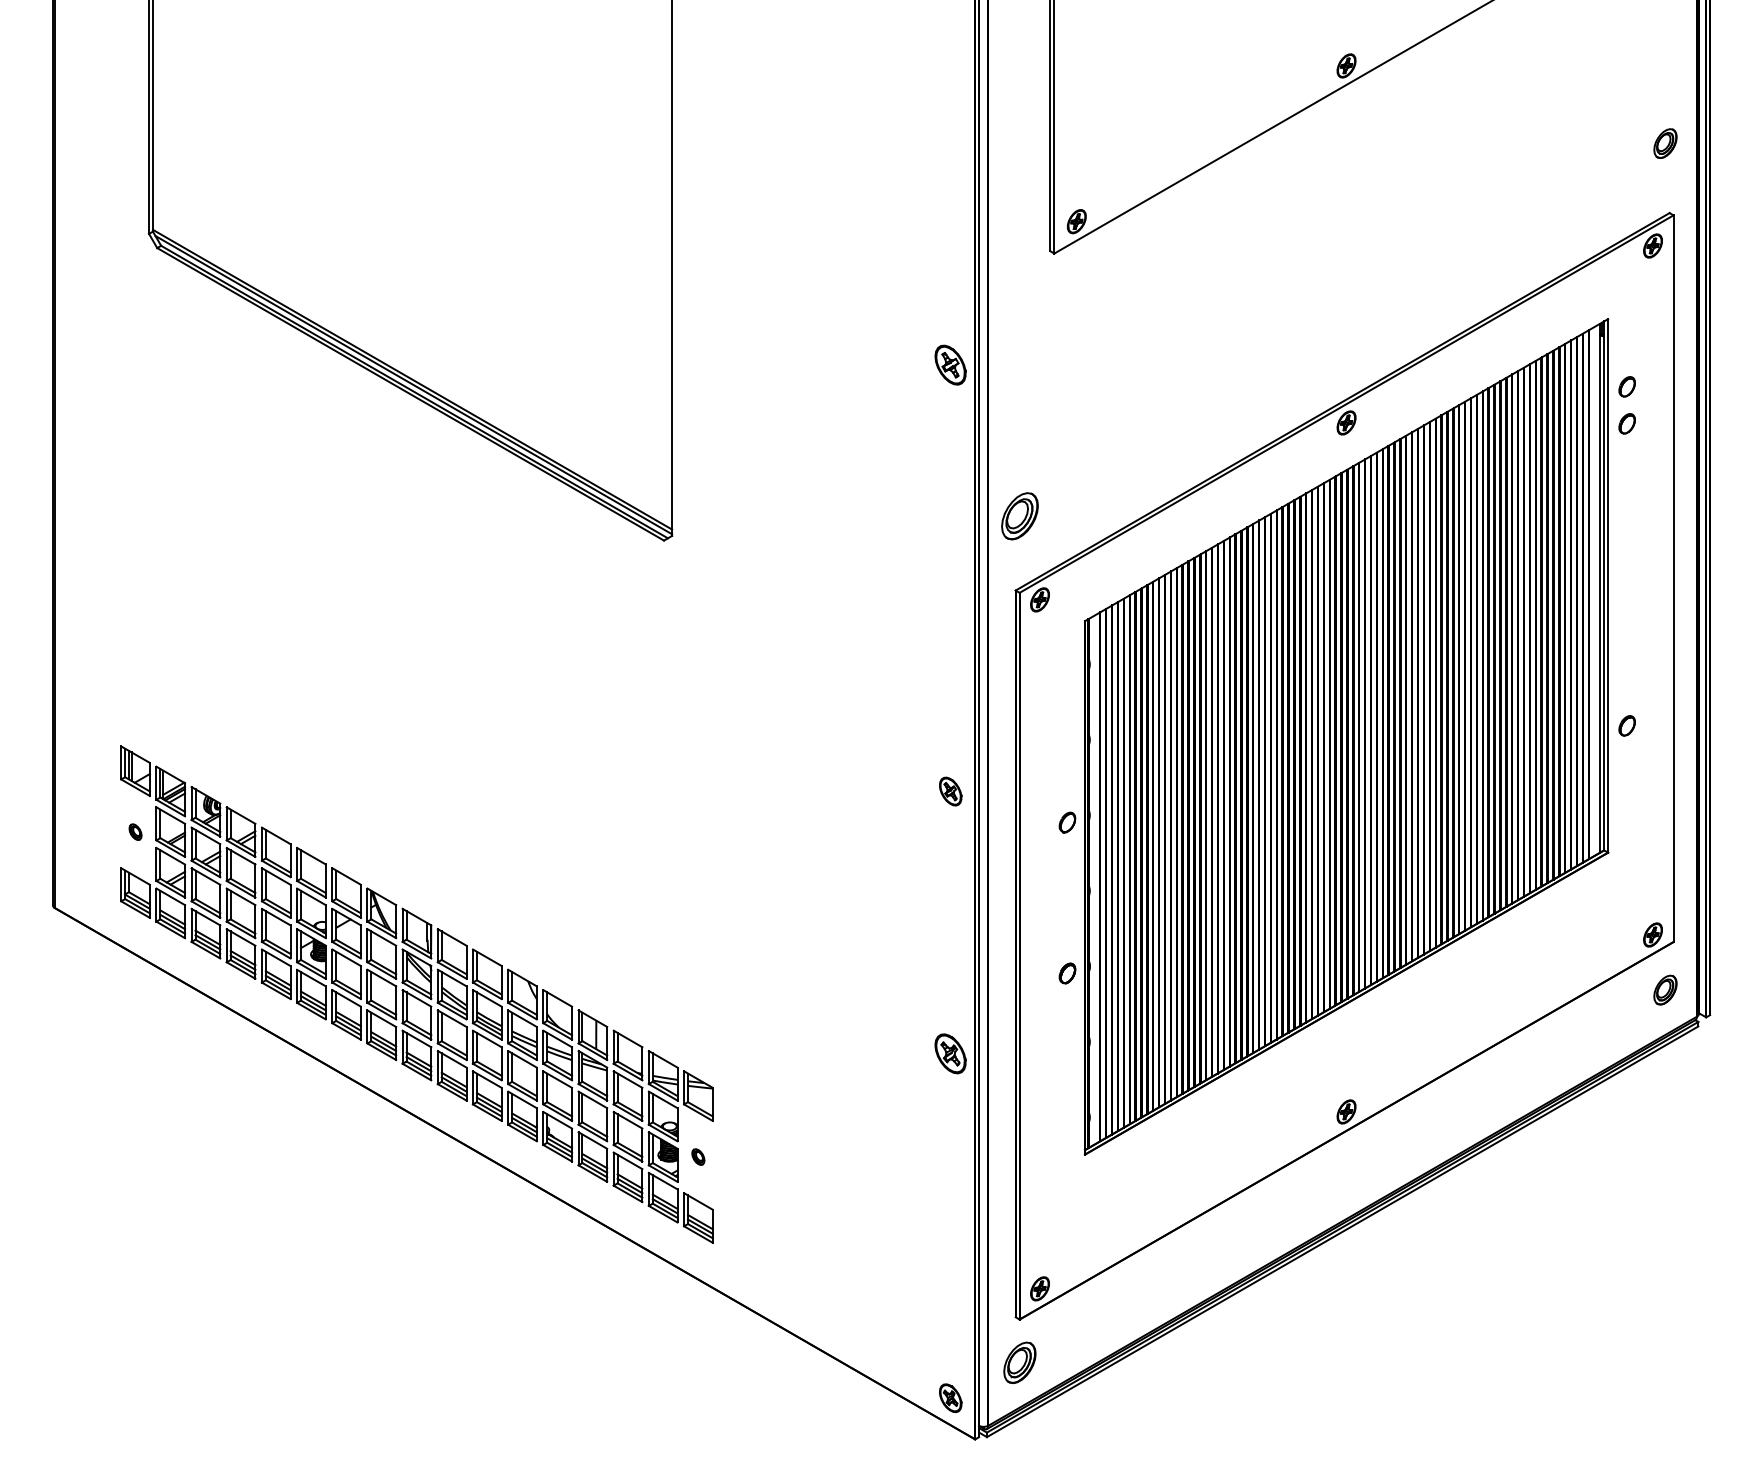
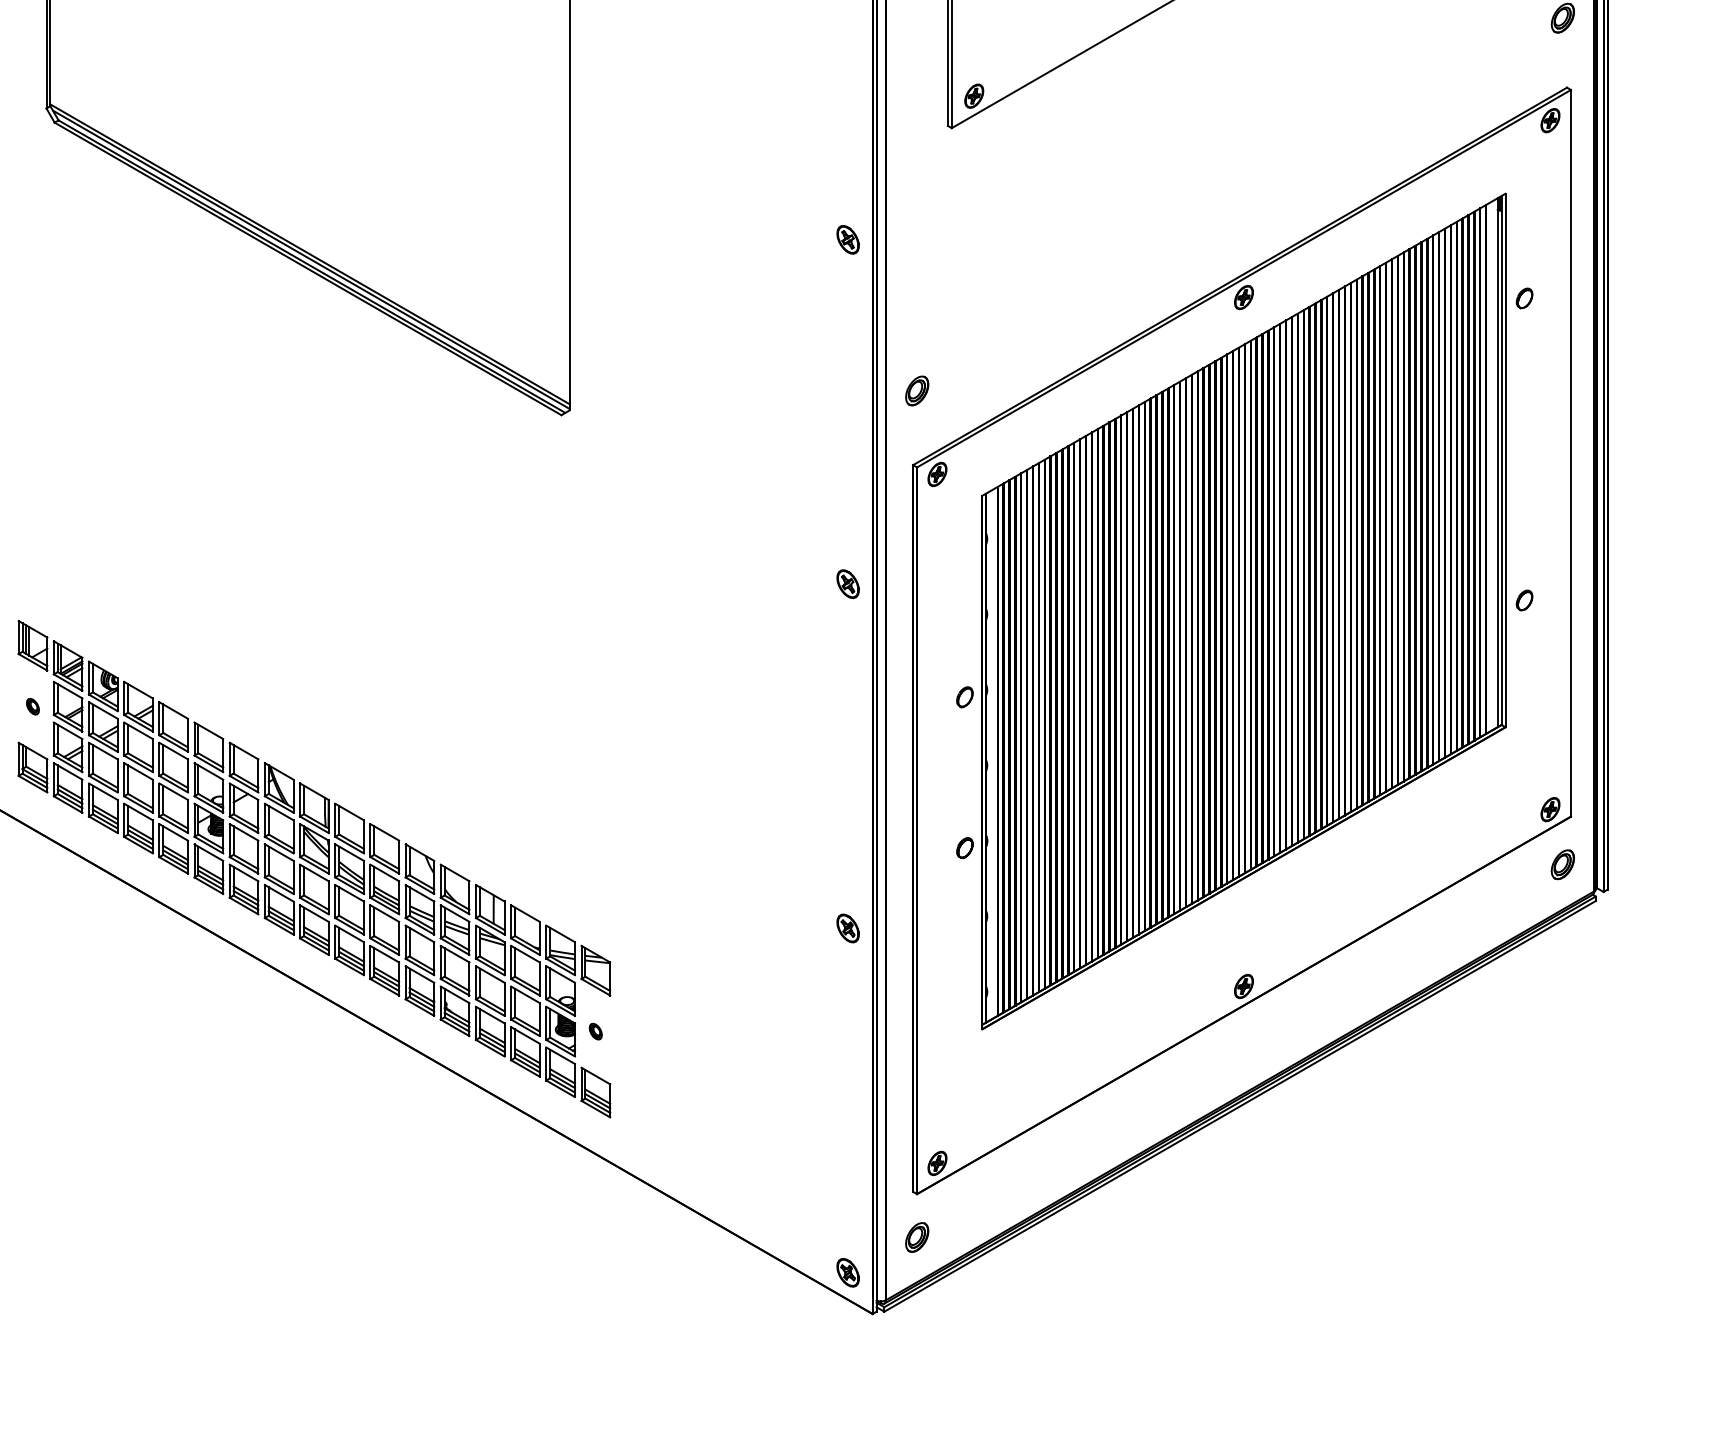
part: (950, 365) -> (847, 240), size x0.71
part: (1626, 386) -> (1523, 261), removed
part: (1019, 516) -> (916, 391), size x0.62
part: (950, 791) -> (847, 584), moved
part: (950, 1053) -> (847, 928), size x0.71
part: (1019, 1362) -> (916, 1237), size x0.71

